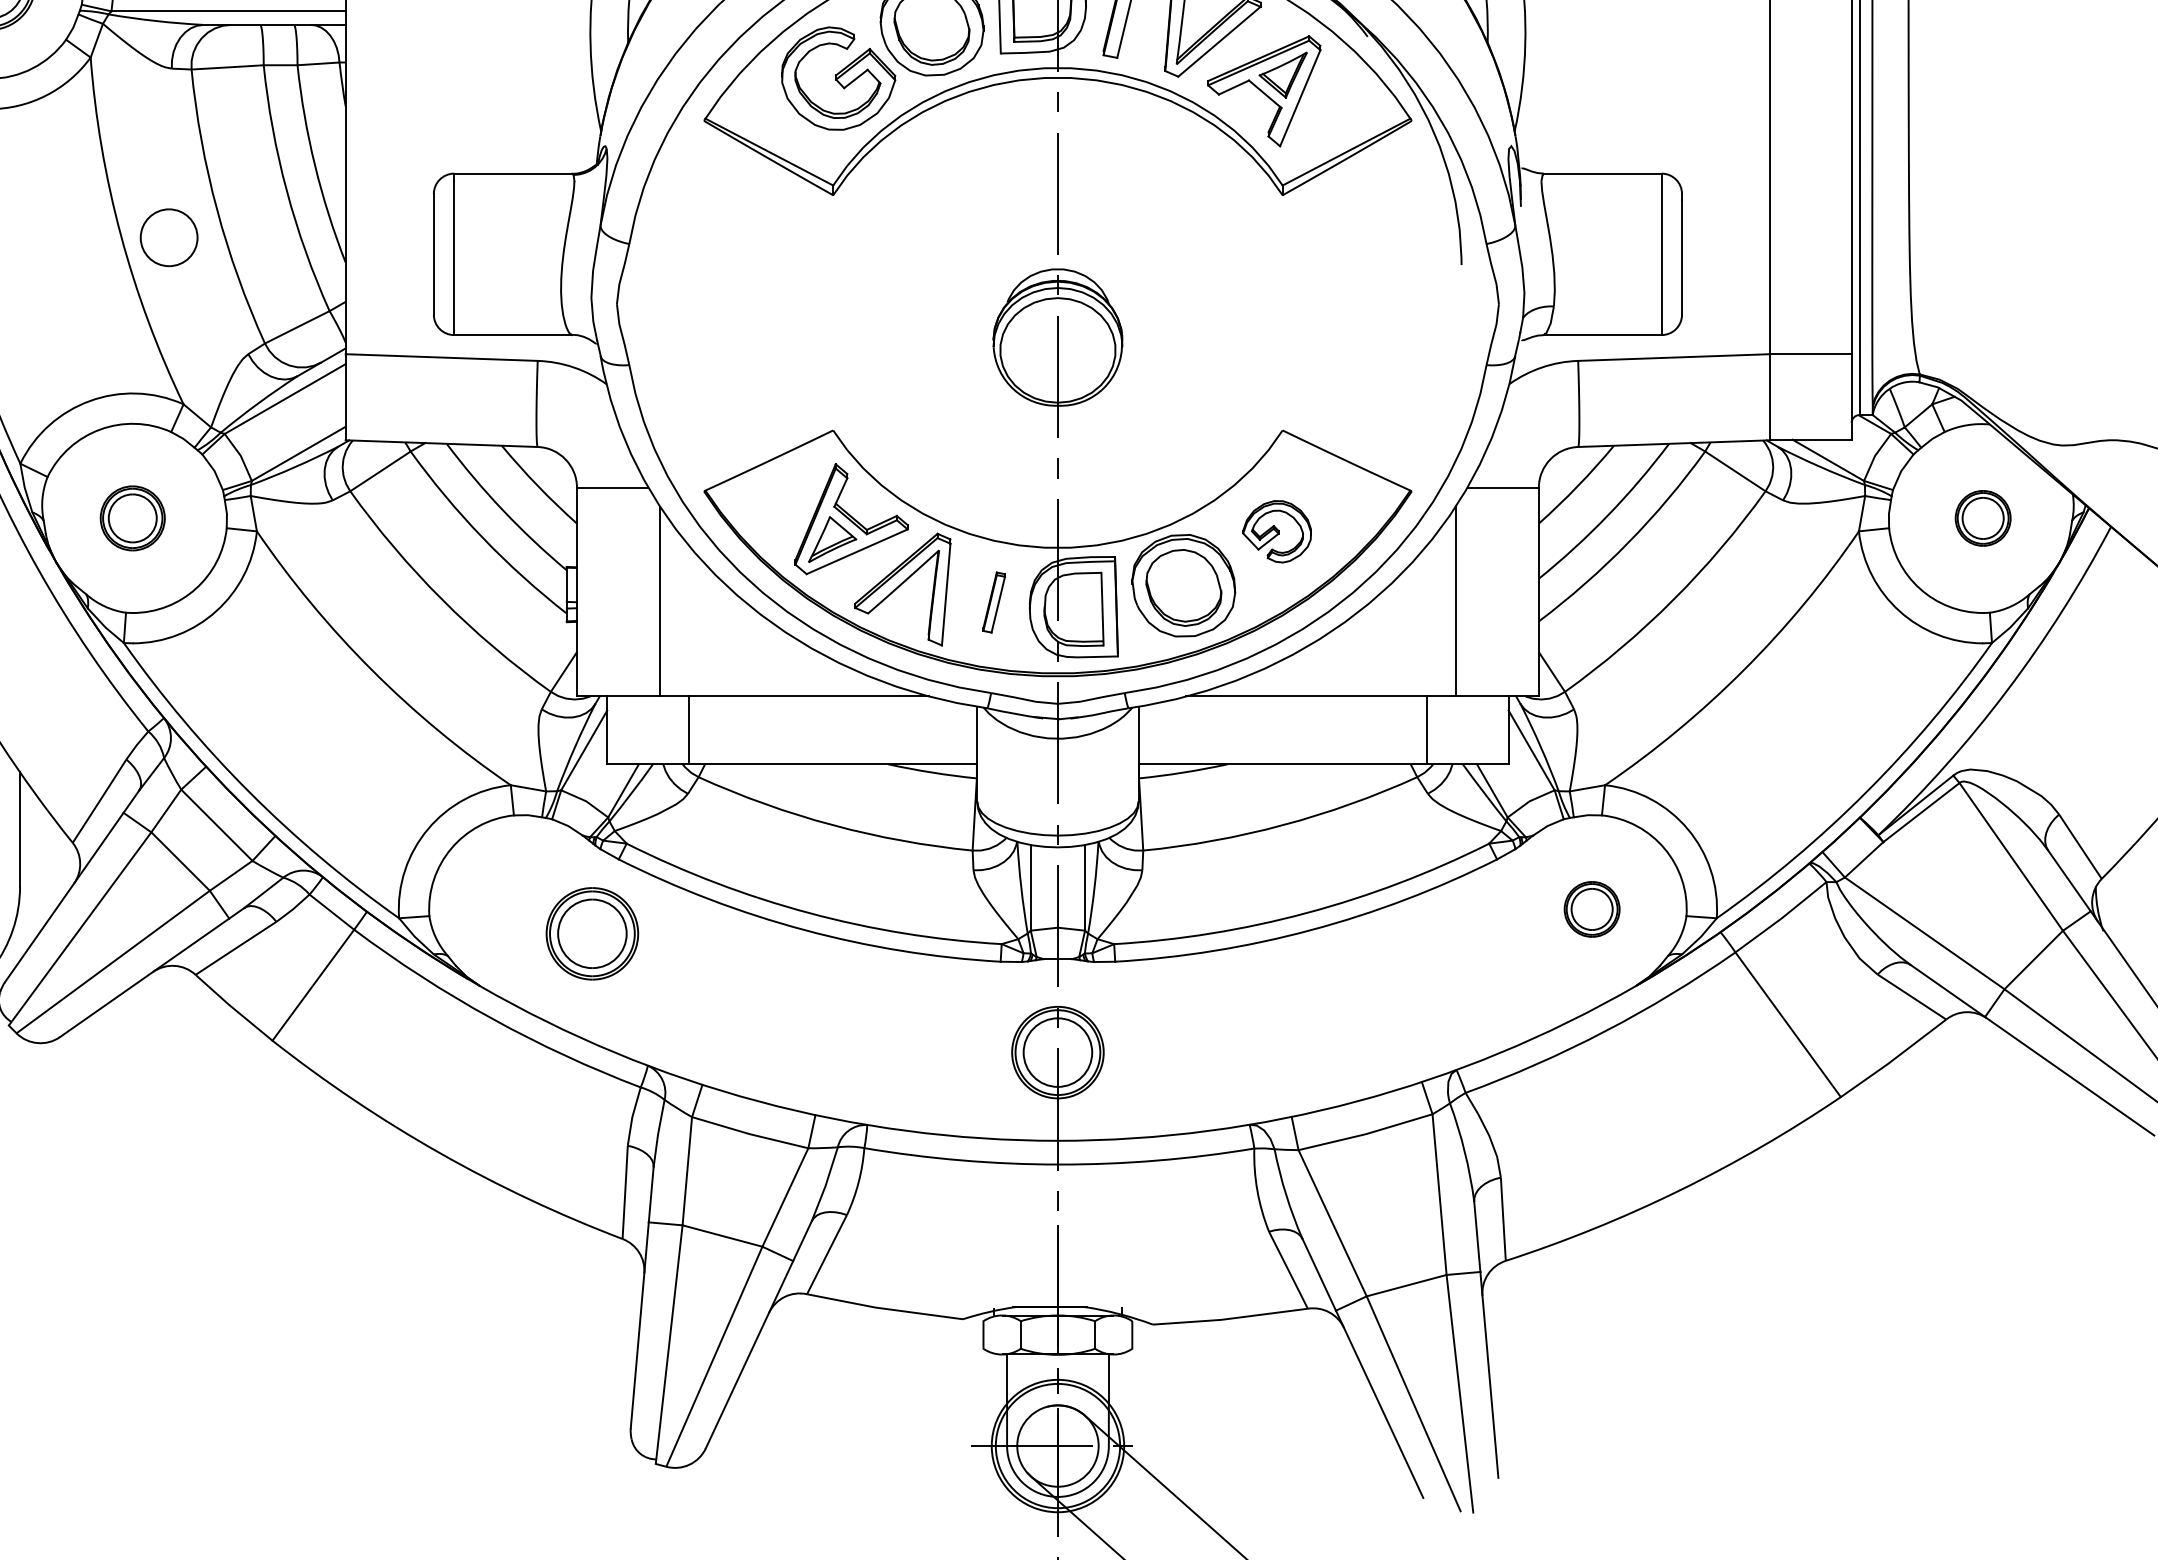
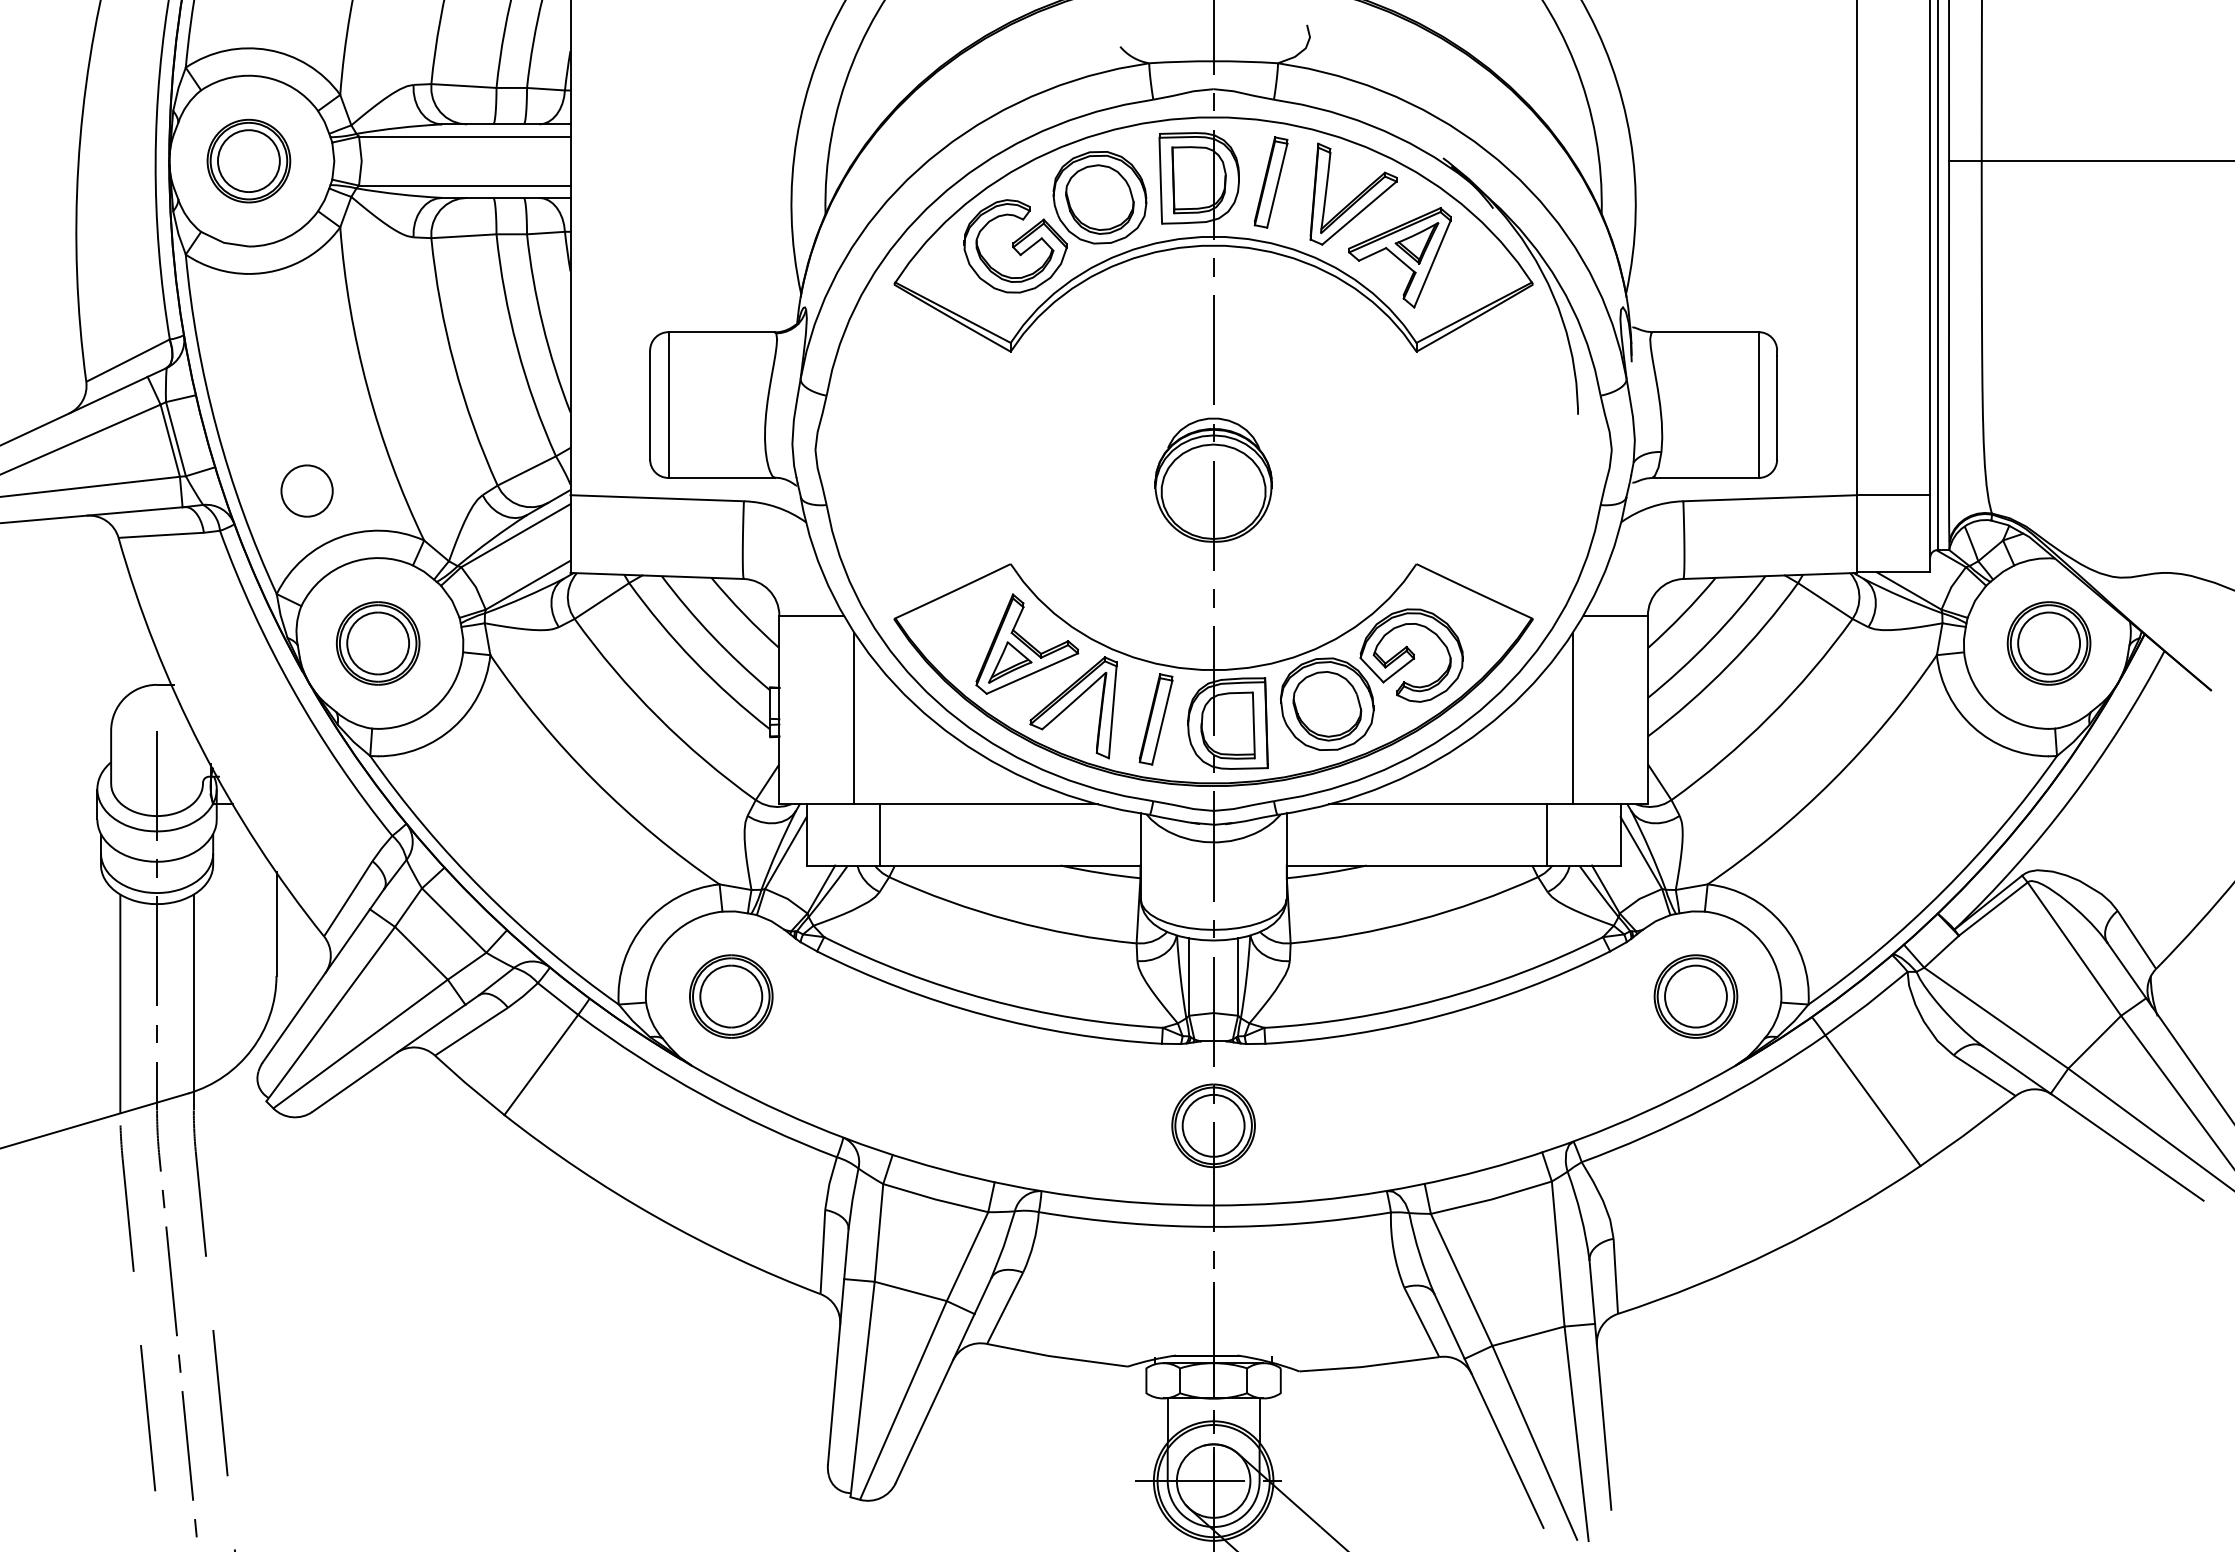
part: (168, 237) -> (306, 490), moved
part: (133, 518) -> (378, 643), size x1.43
part: (1982, 518) -> (2048, 643), size x1.67
part: (1277, 531) -> (1411, 655), size x1.67
part: (993, 602) -> (1155, 719), size x1.67
part: (1591, 909) -> (1695, 996), size x1.67
part: (592, 933) -> (731, 996), moved

